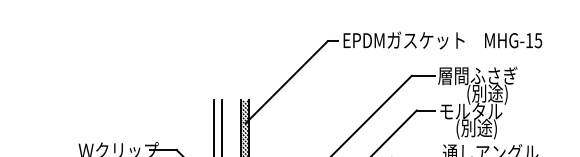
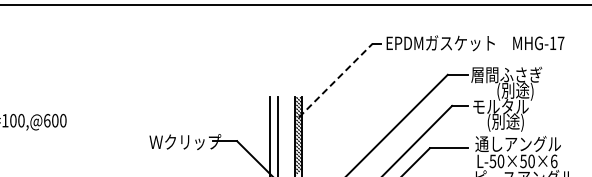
text: (537, 40) -> (560, 43), MHG-15 -> MHG-17
line: (287, 82) -> (336, 80), solid -> dashed

